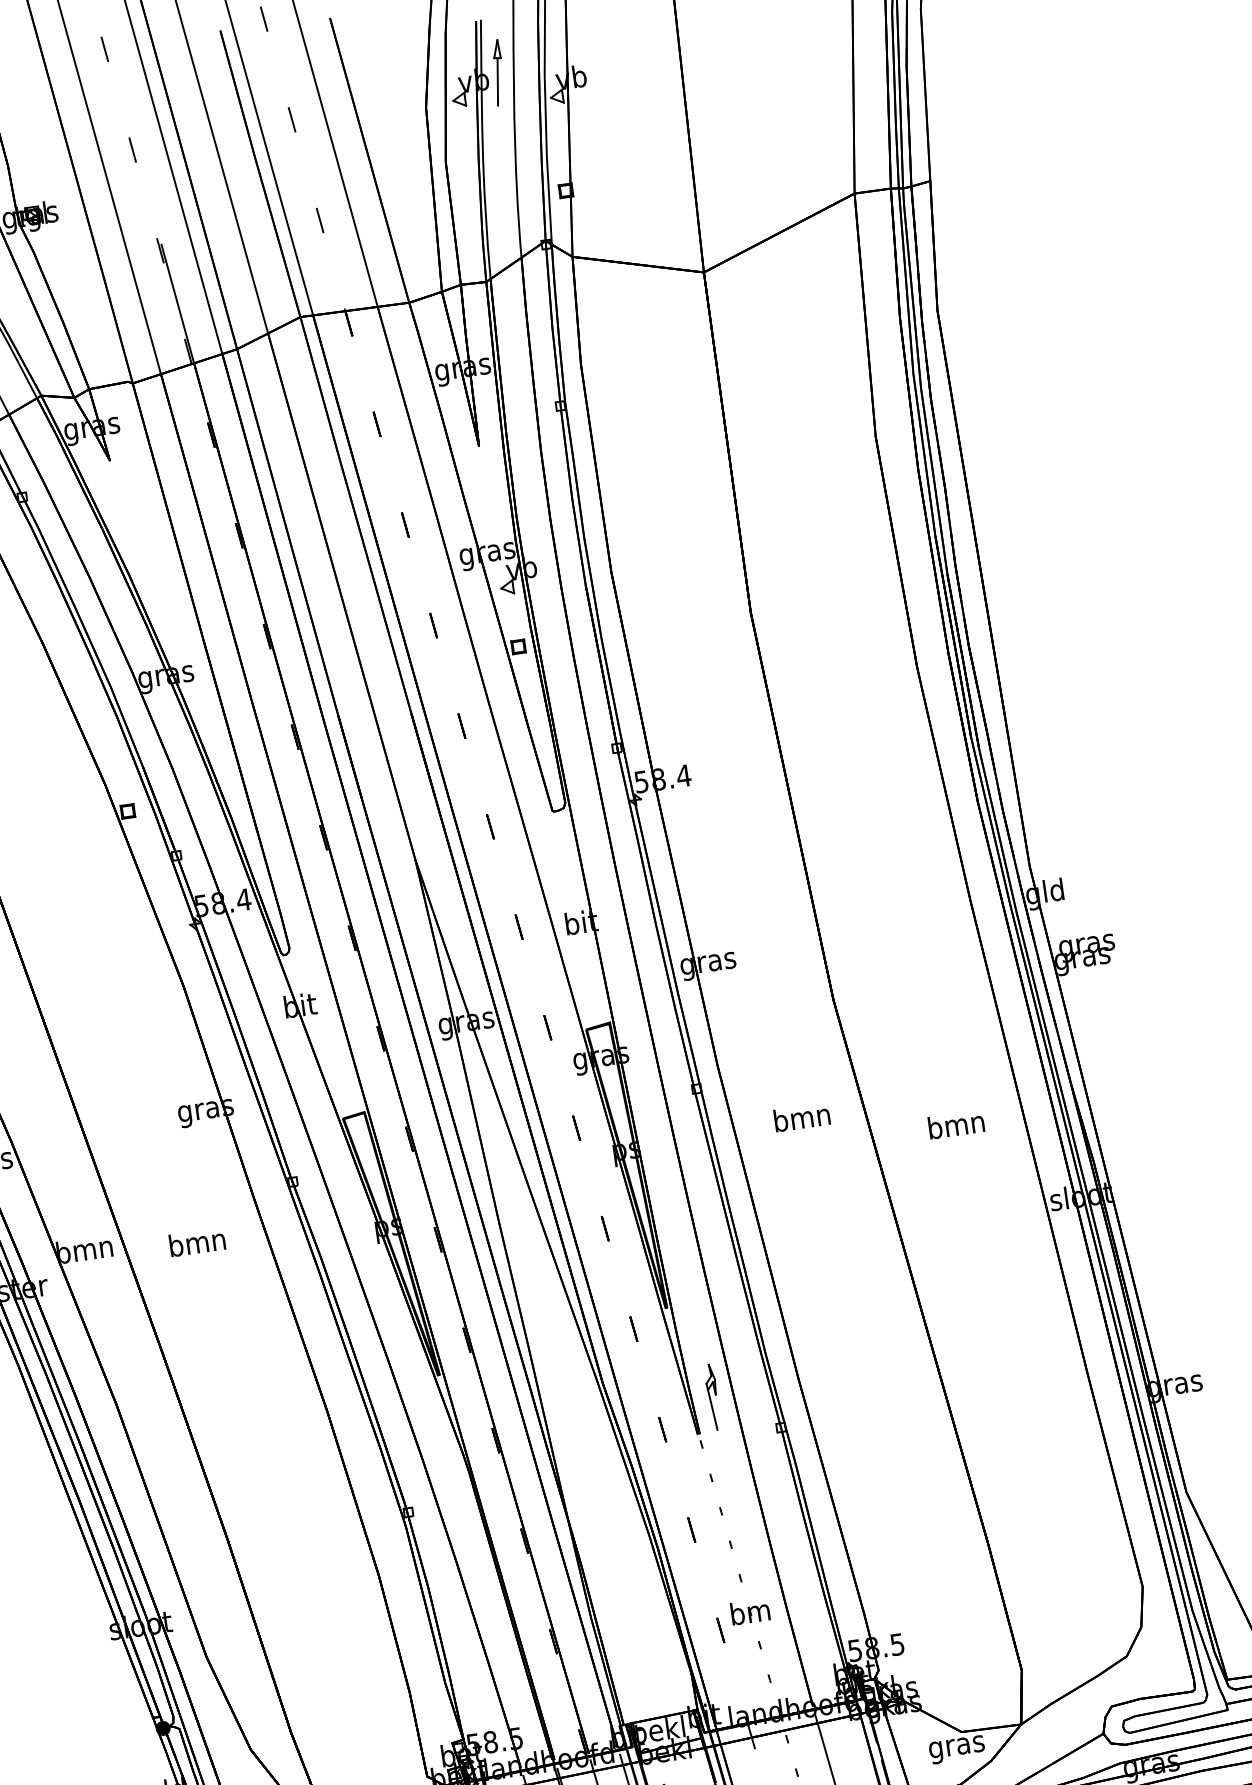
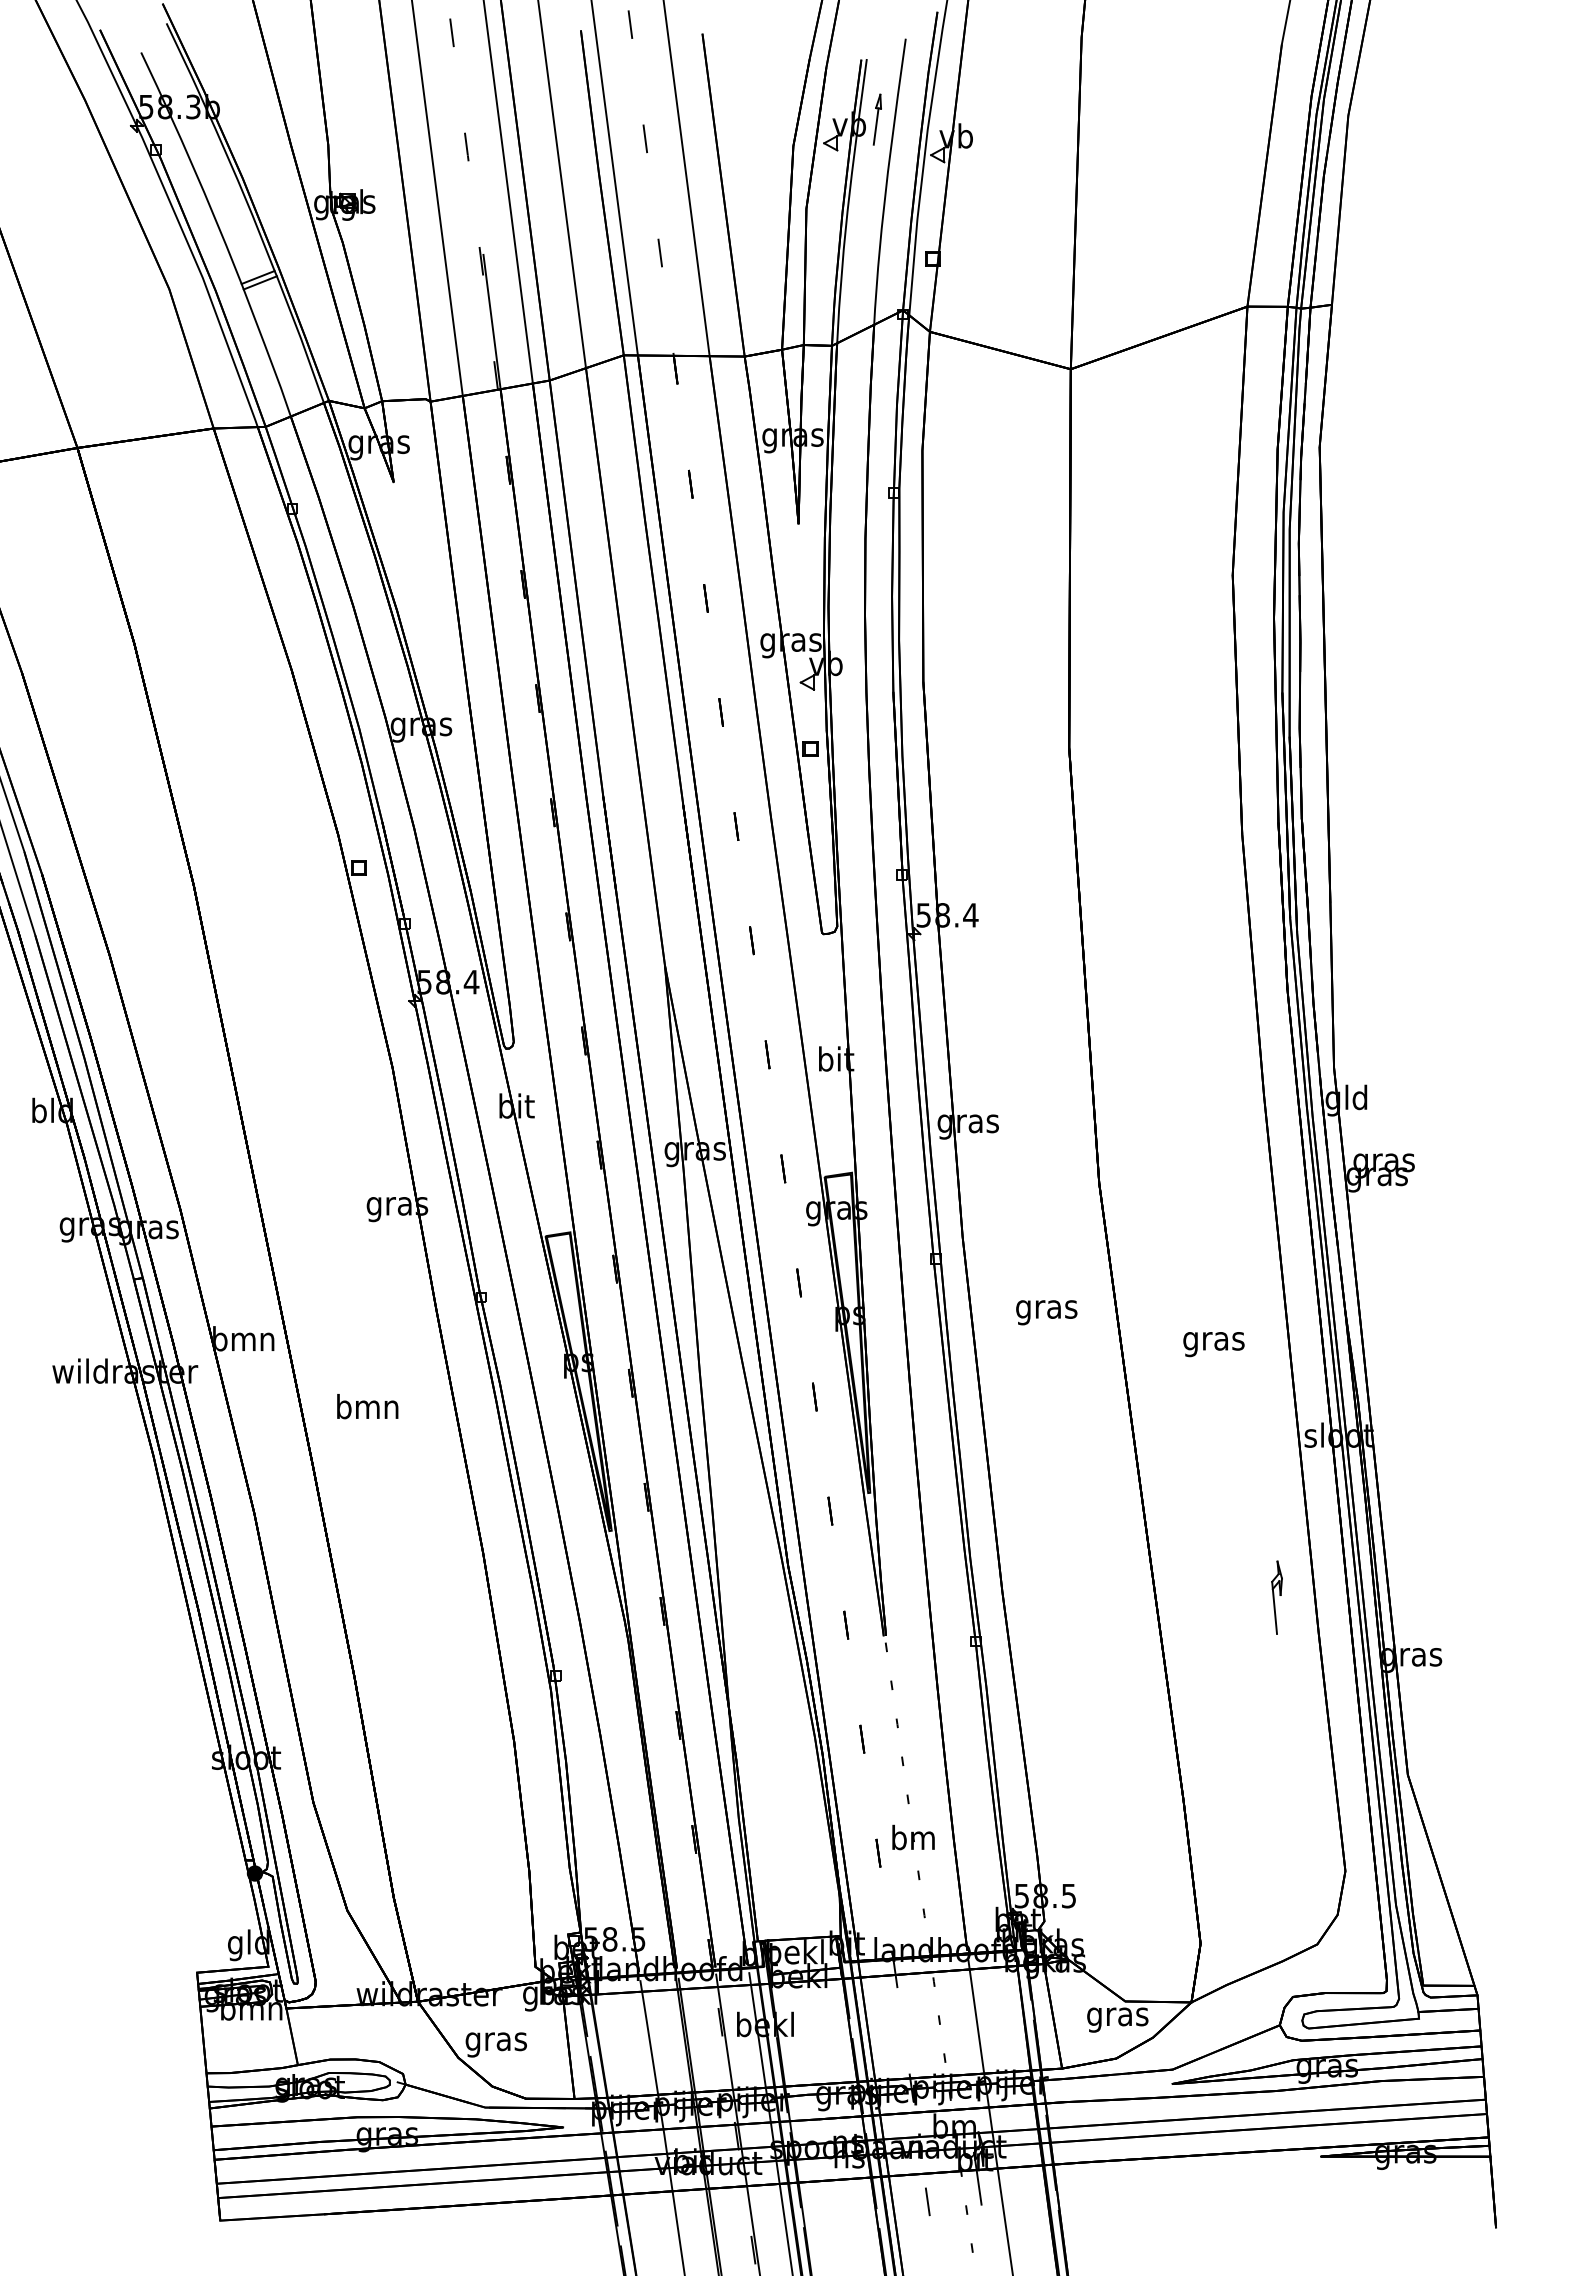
part: (498, 72) -> (877, 119), size x0.7
text: (802, 1120) -> (1046, 1309), bmn -> gras
text: (956, 1127) -> (1213, 1341), bmn -> gras
text: (197, 1242) -> (367, 1406), moved
part: (712, 1397) -> (1276, 1597), moved

